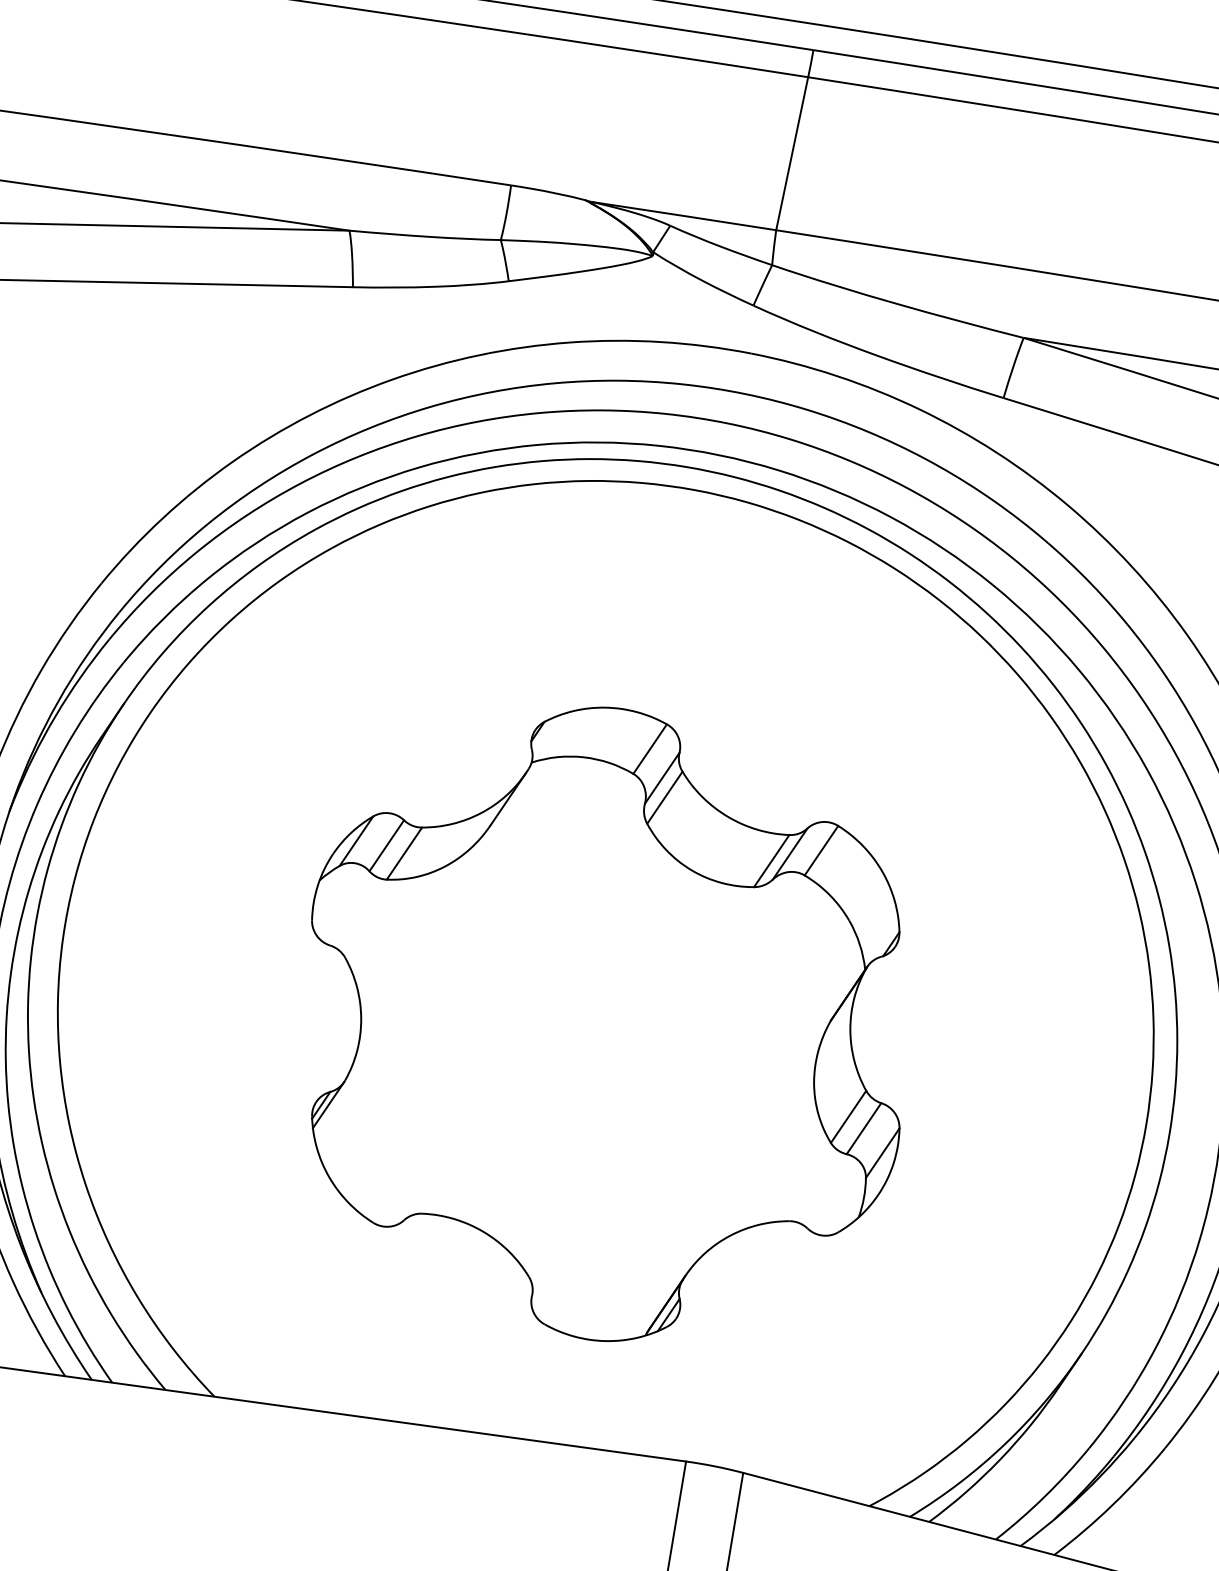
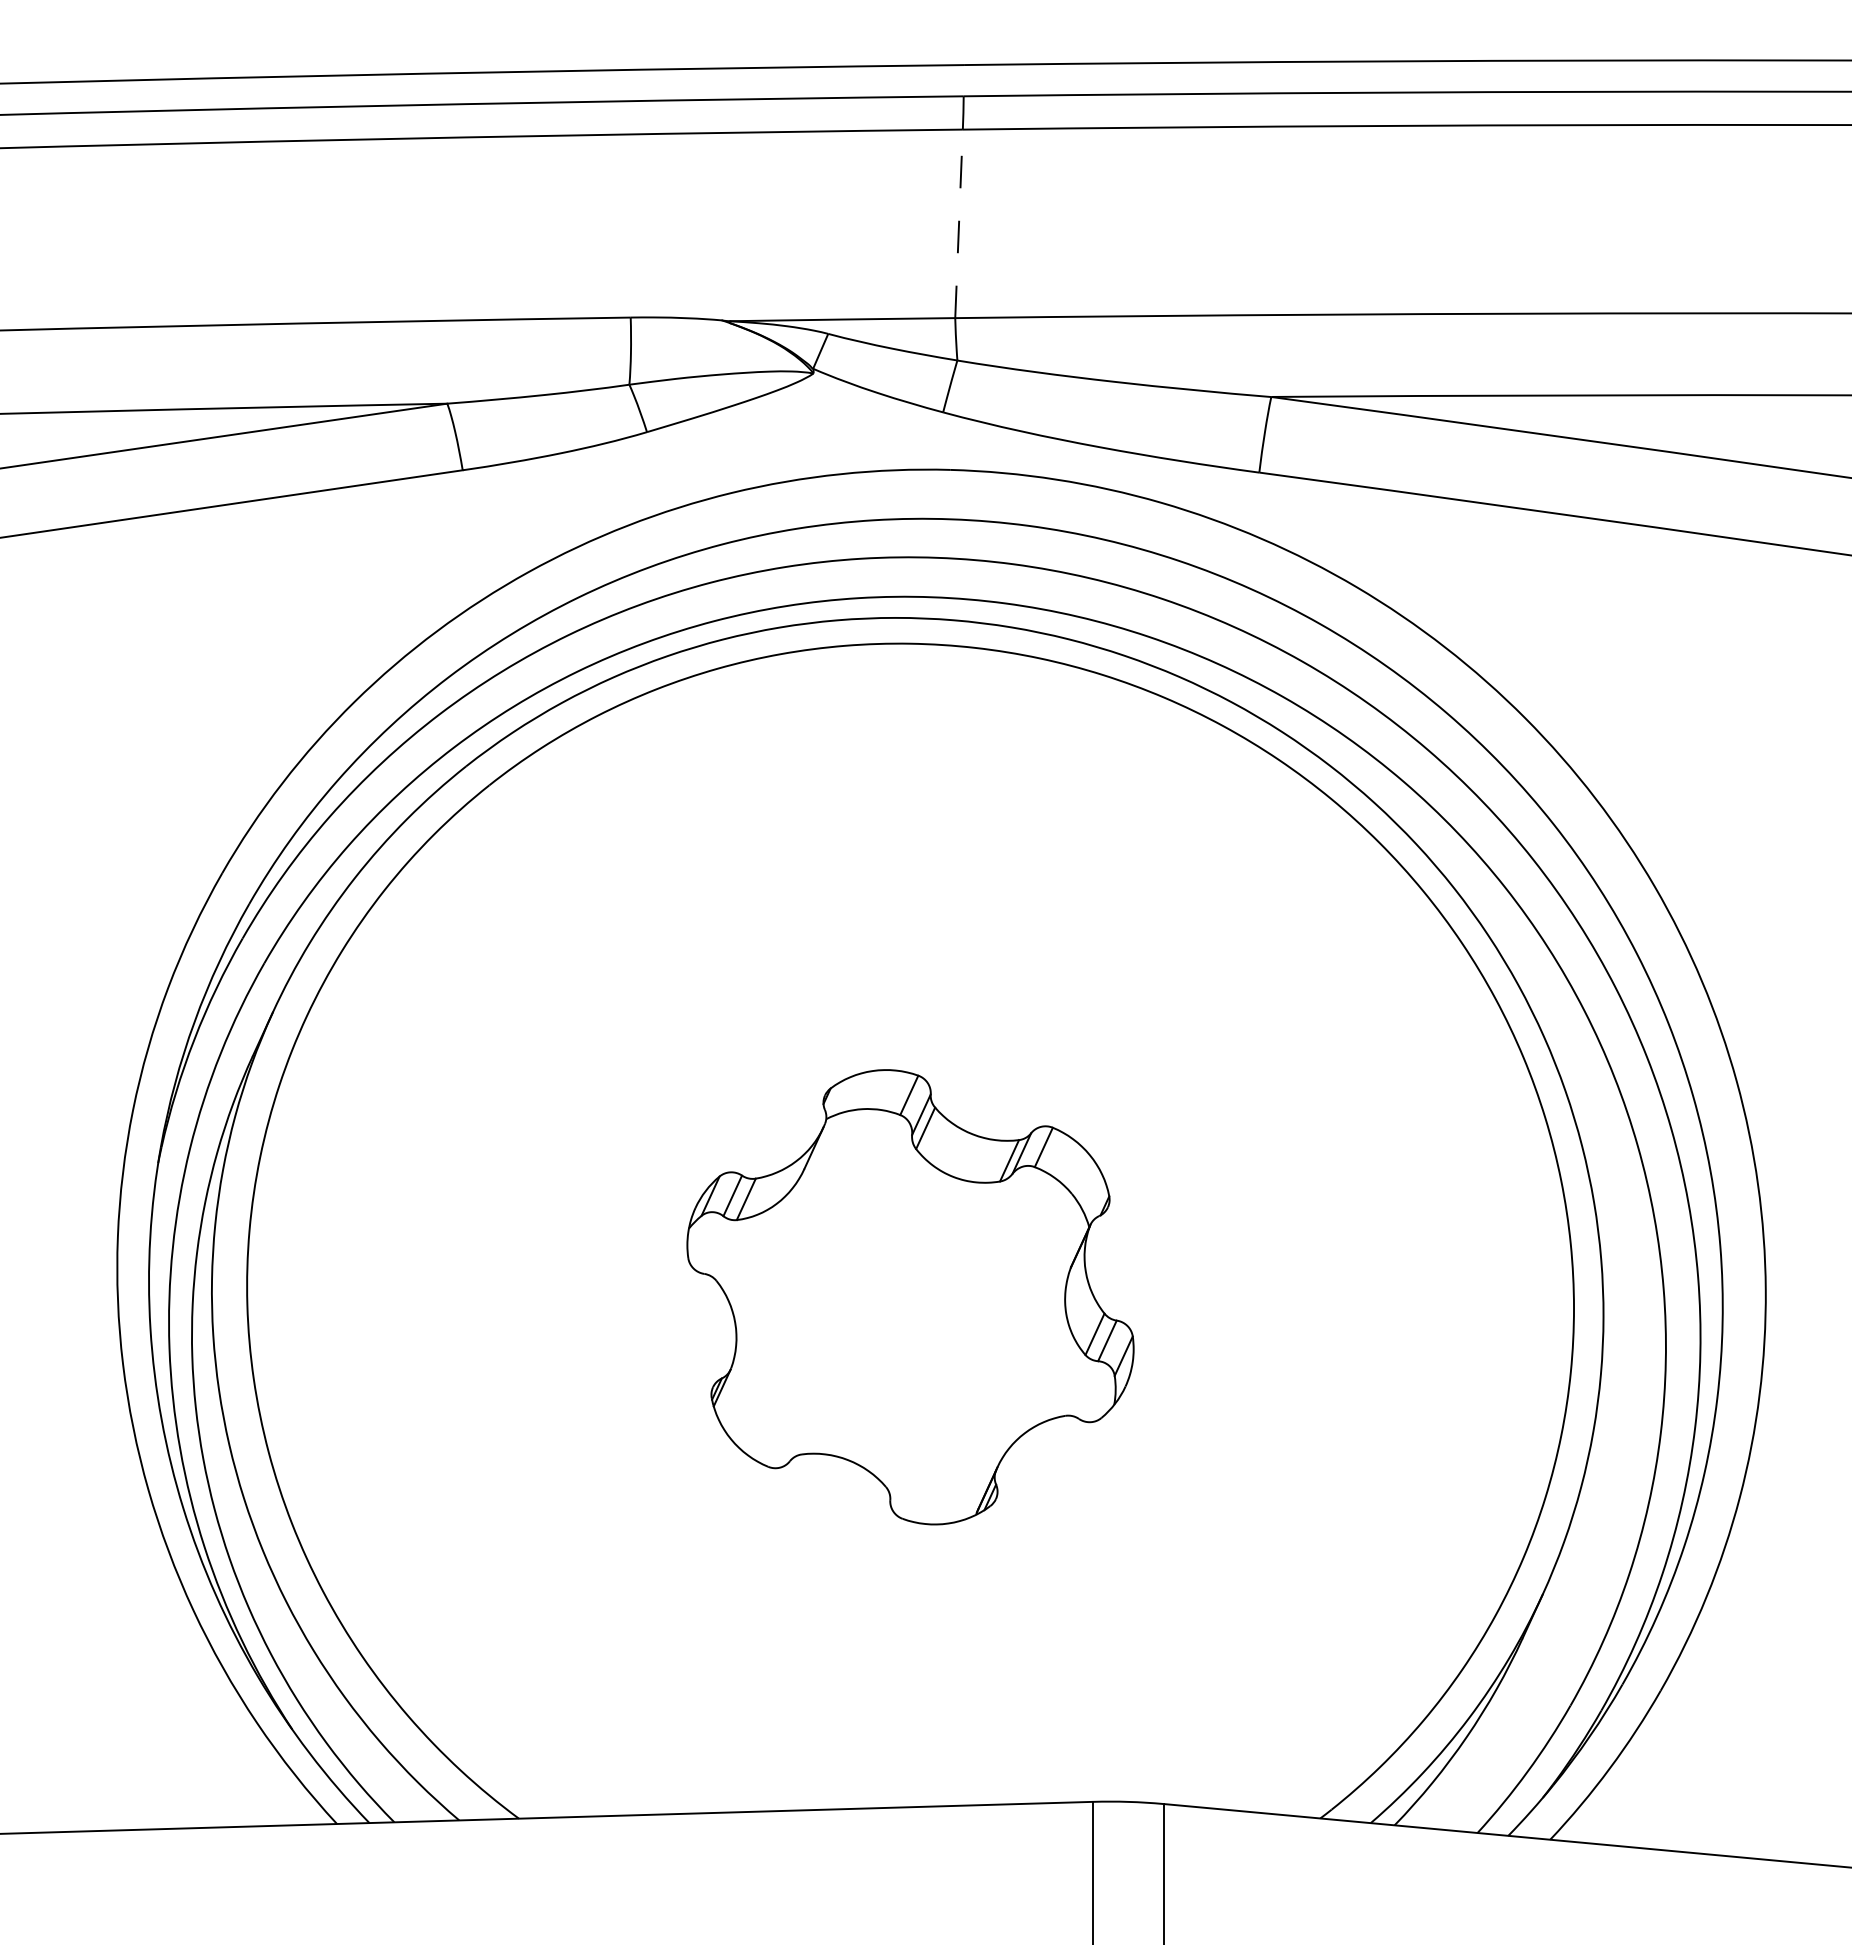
line: (792, 153) -> (959, 223), solid -> dashed
part: (605, 1023) -> (910, 1296), size x0.6

